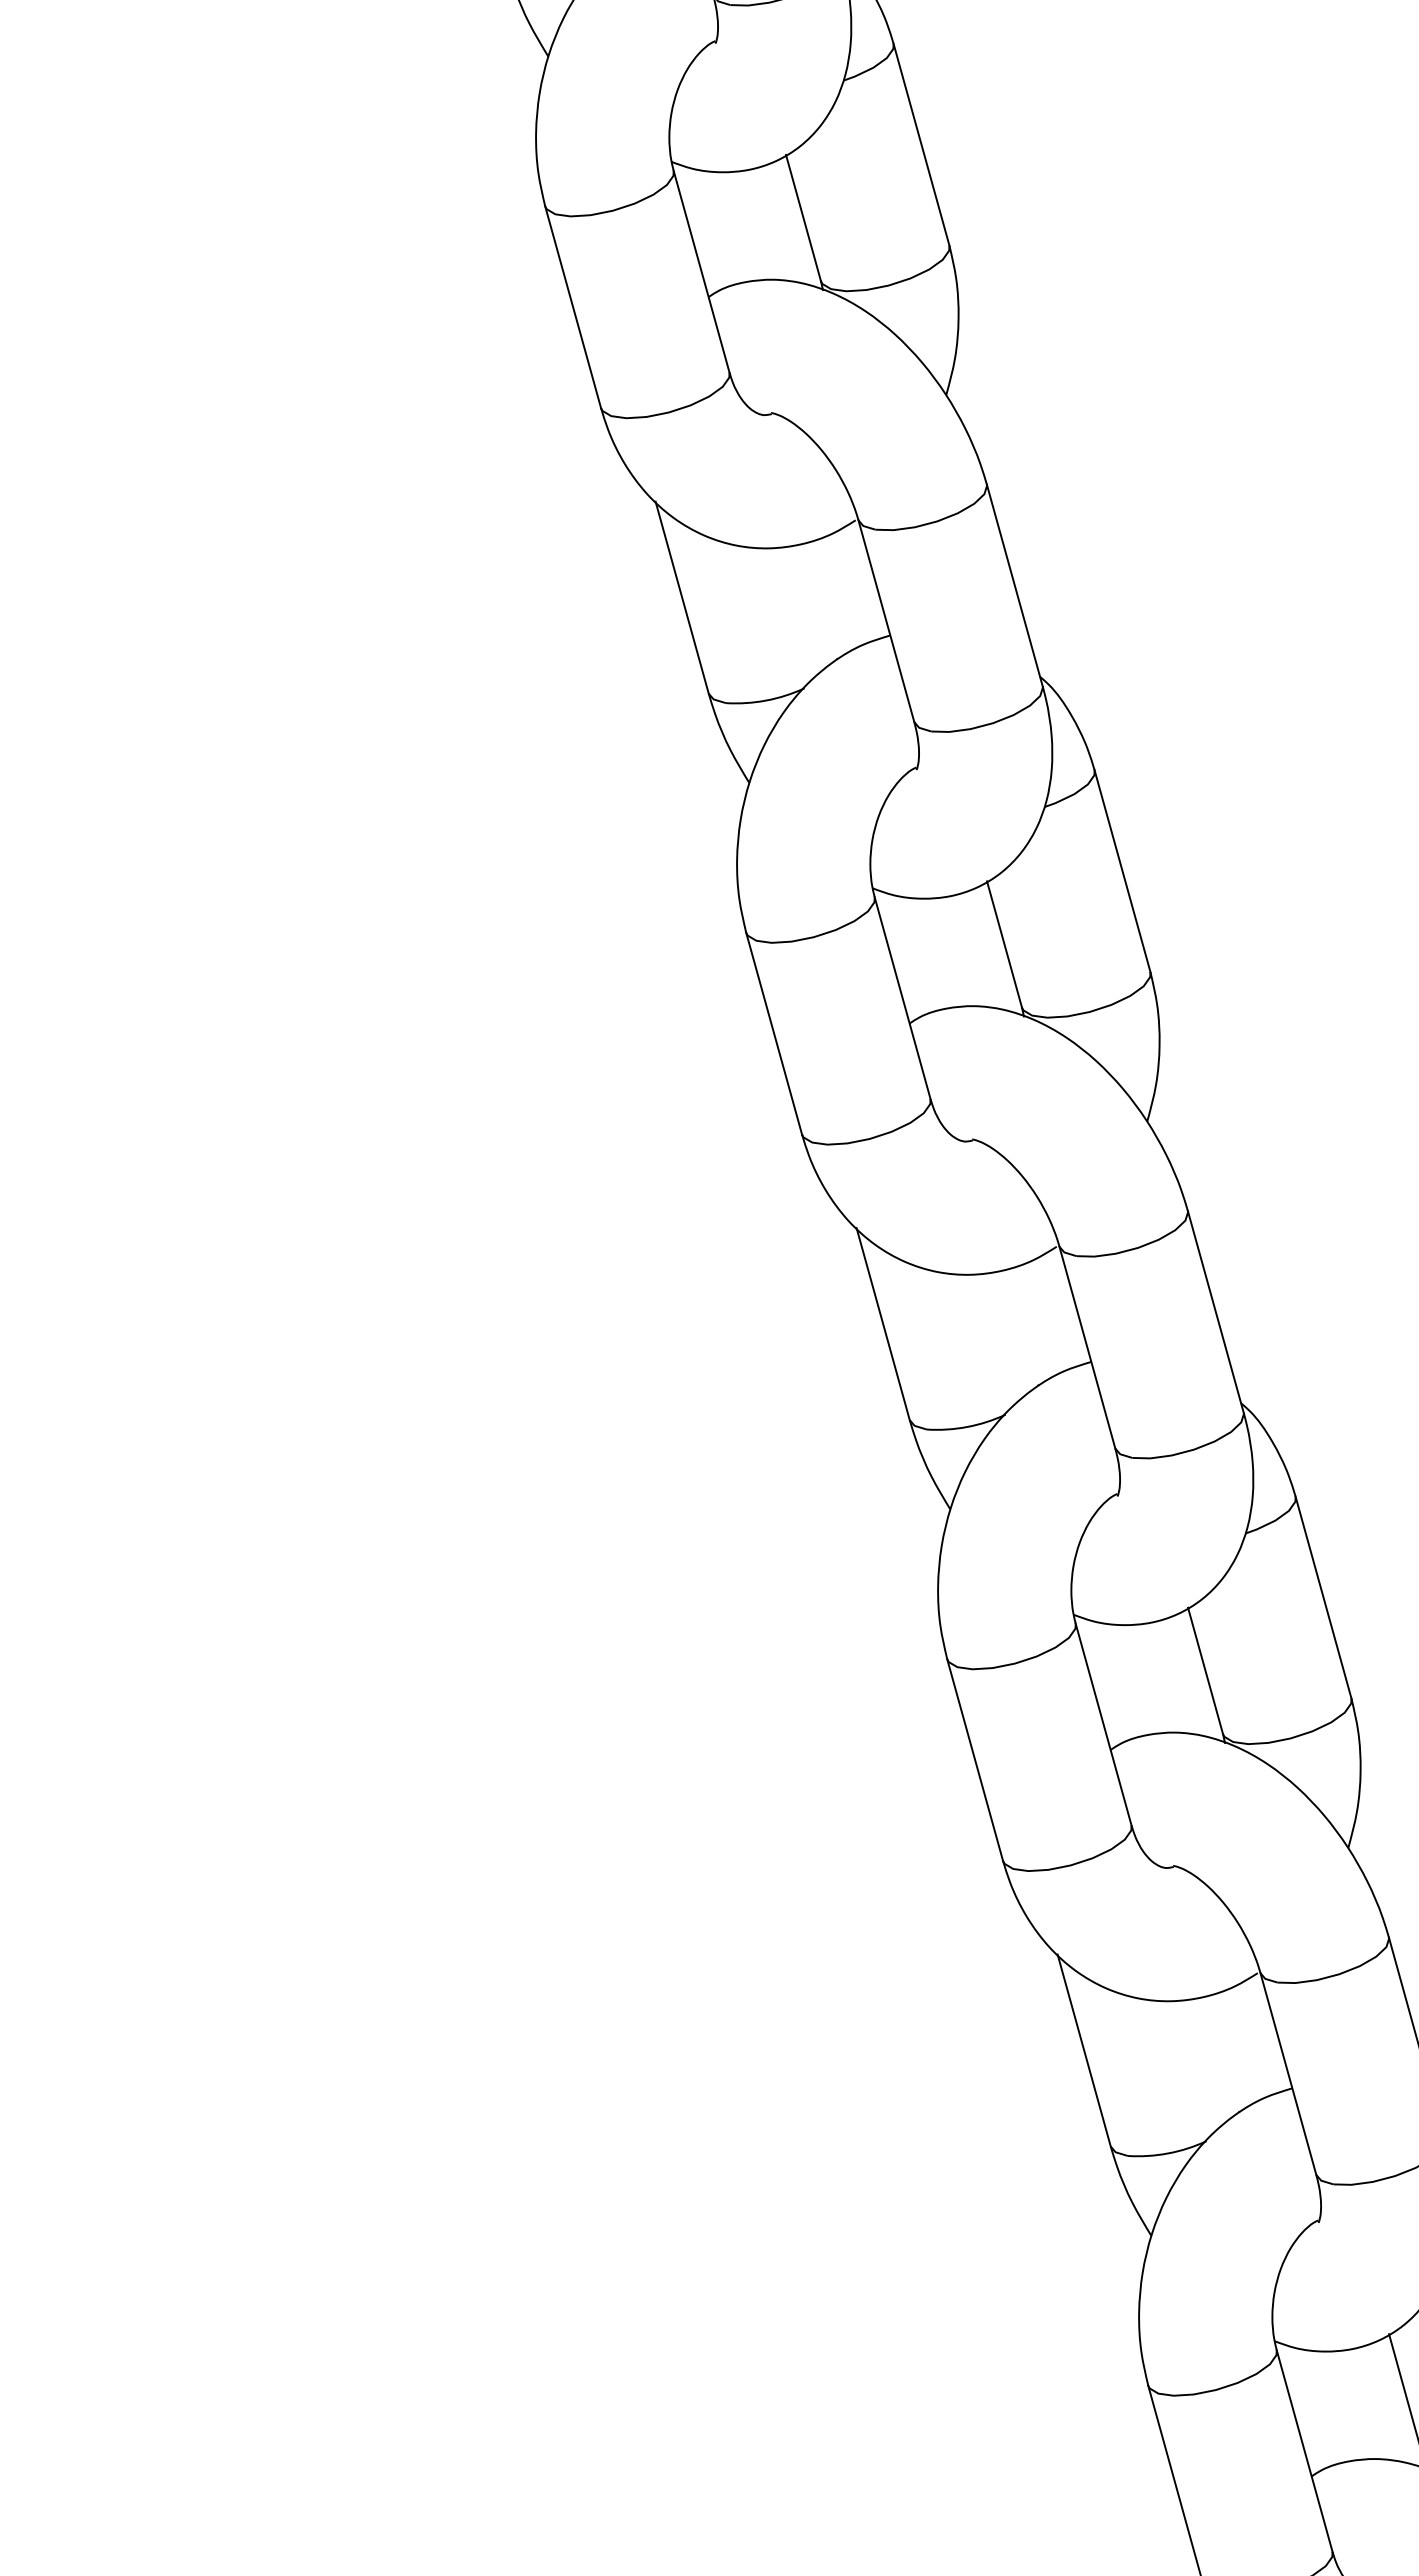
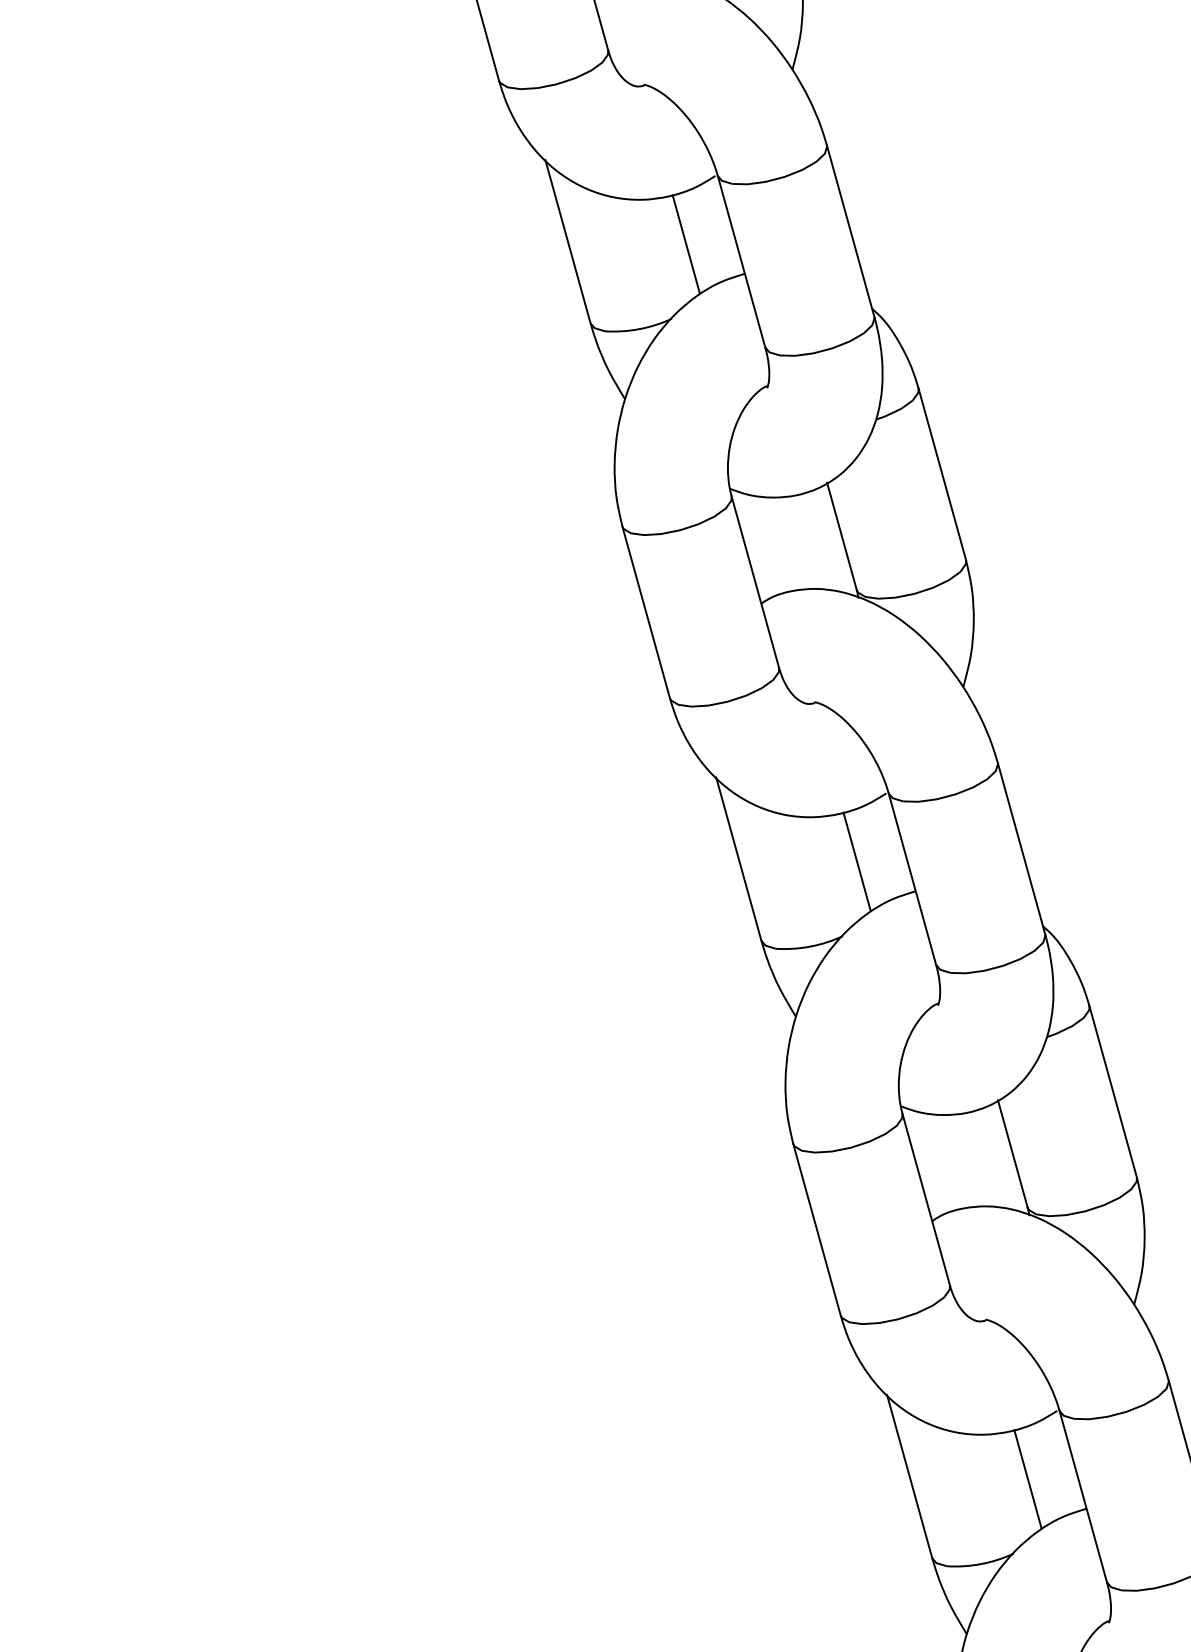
line: (821, 600) -> (686, 244), added
line: (1022, 1326) -> (857, 861), added
line: (1223, 2053) -> (1028, 1479), added

